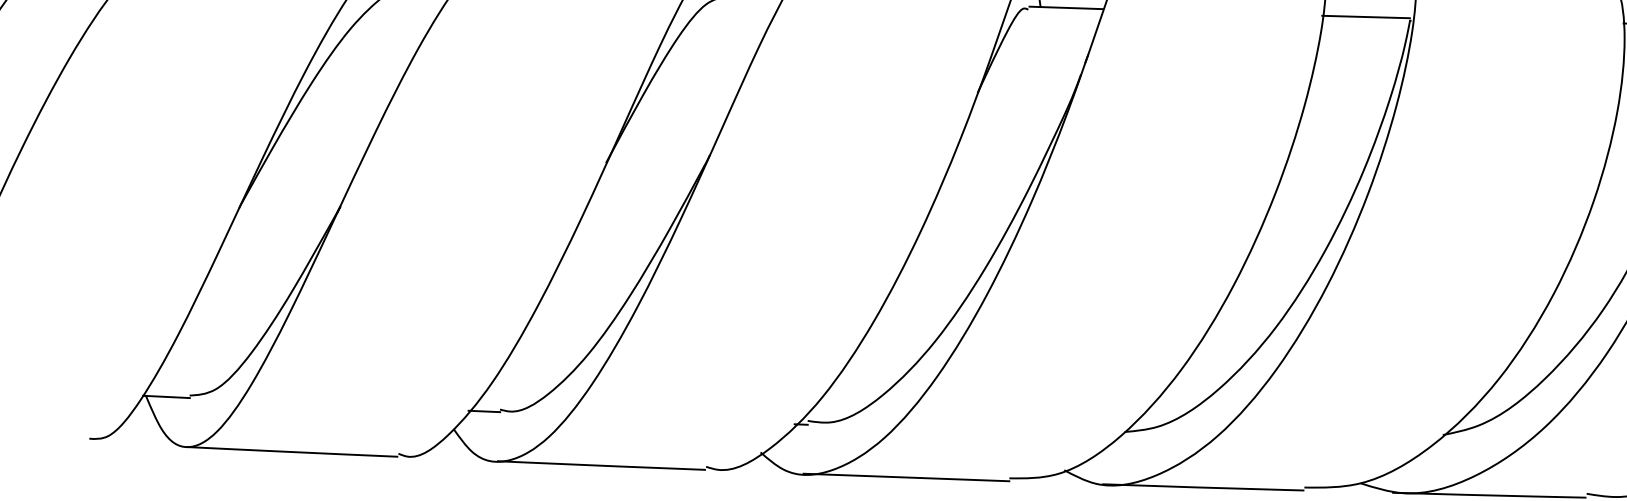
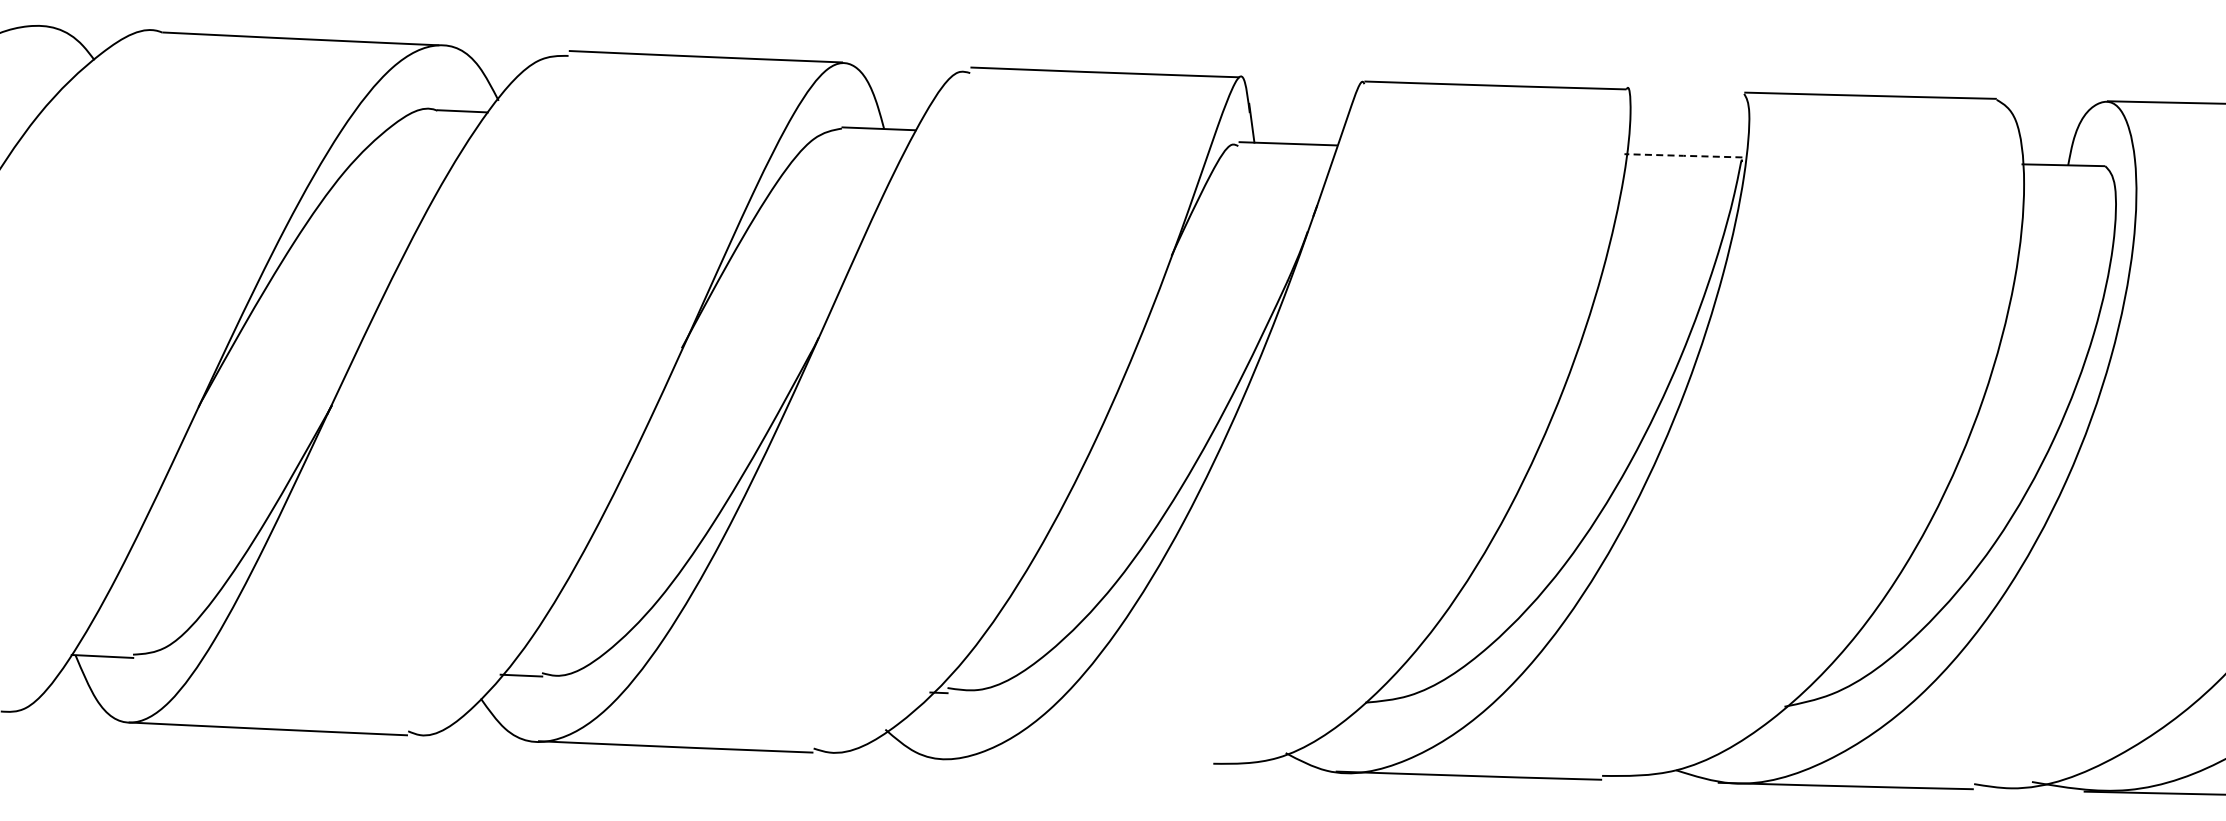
line: (1366, 16) -> (1683, 155), solid -> dashed
line: (906, 477) -> (1077, 762), removed

